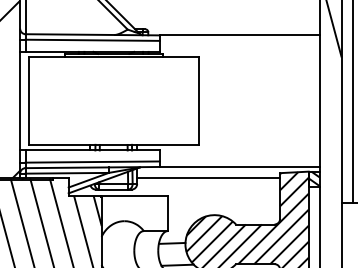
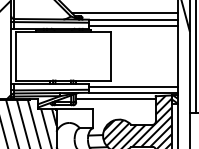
line: (223, 24) -> (124, 13), added
line: (238, 45) -> (132, 25), added
line: (238, 155) -> (132, 86), added

